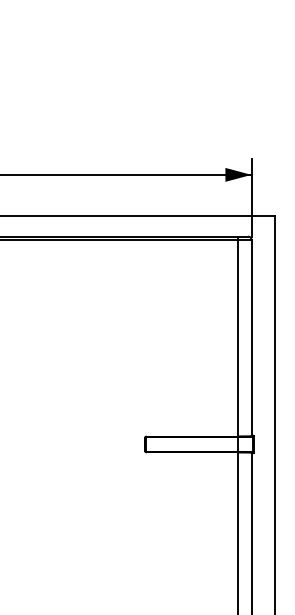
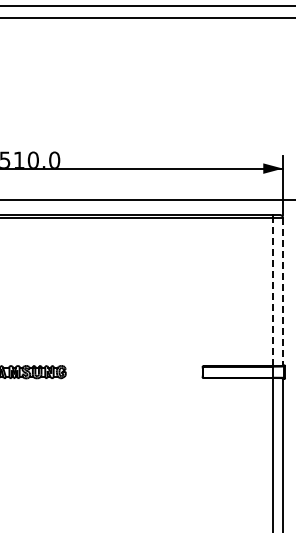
line: (238, 337) -> (273, 291), solid -> dashed
line: (250, 338) -> (282, 292), solid -> dashed

